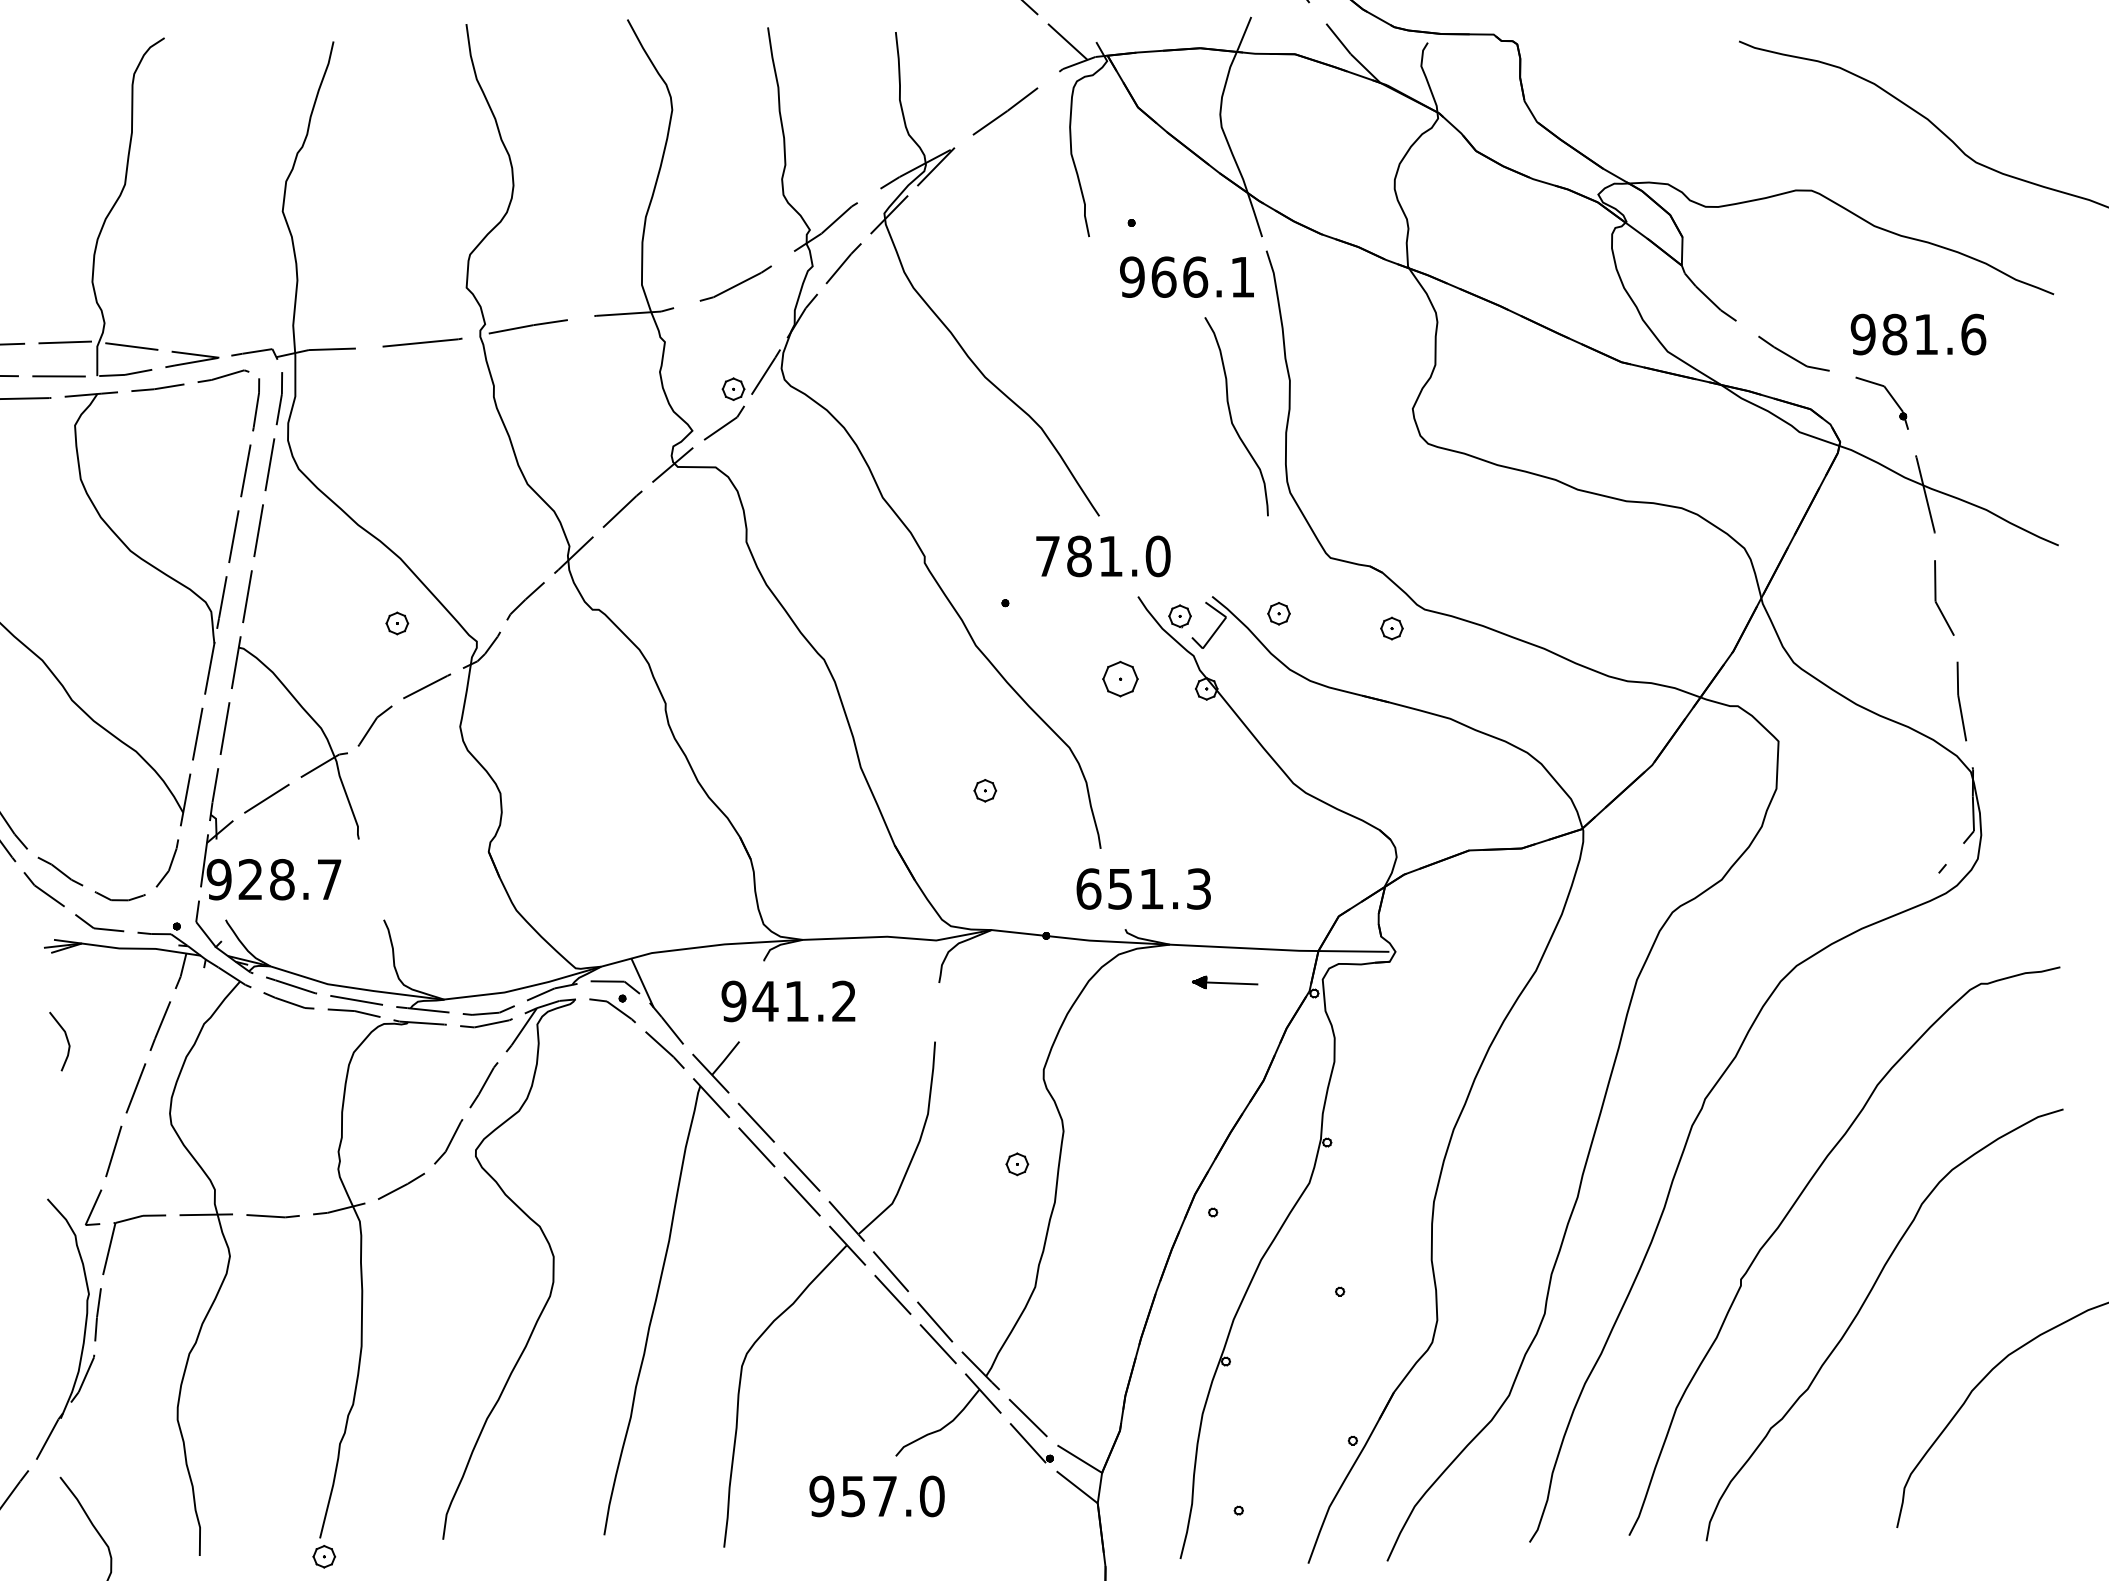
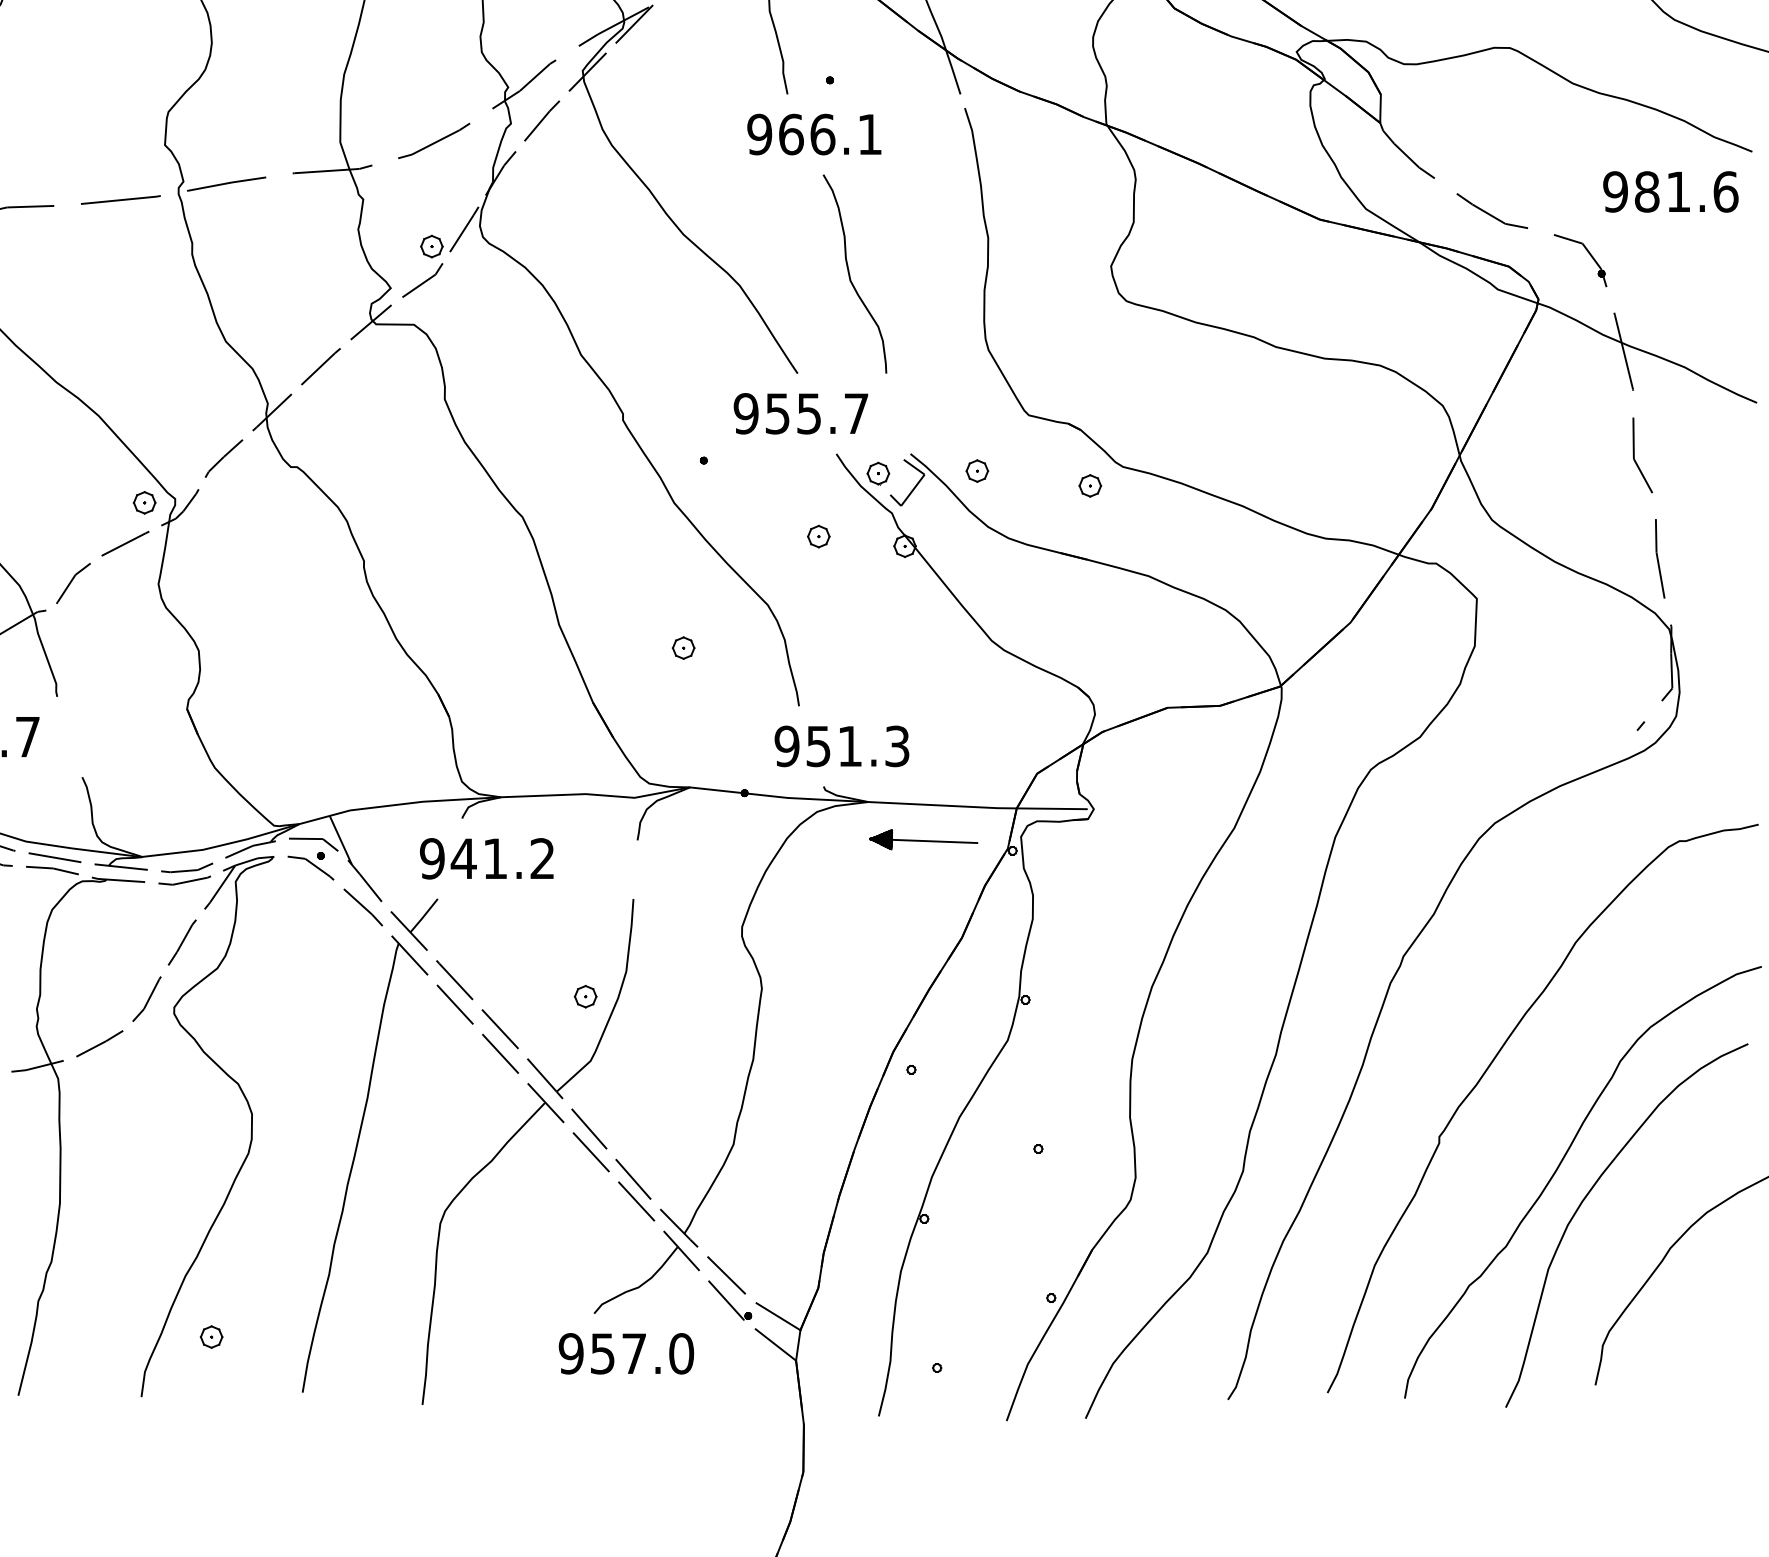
text: (1186, 276) -> (813, 133), moved
text: (1918, 334) -> (1670, 191), moved
curve: (1231, 416) -> (849, 273), moved
text: (1102, 556) -> (800, 413), 781.0 -> 955.7
part: (397, 623) -> (144, 502), moved
part: (1120, 679) -> (818, 536), size x0.62
text: (1088, 888) -> (786, 745), 651.3 -> 951.3
part: (1224, 982) -> (922, 839), size x1.67
part: (1017, 1164) -> (585, 996), moved
curve: (1890, 1337) -> (1588, 1194), added
text: (876, 1496) -> (625, 1353), moved
part: (324, 1556) -> (211, 1336), moved

